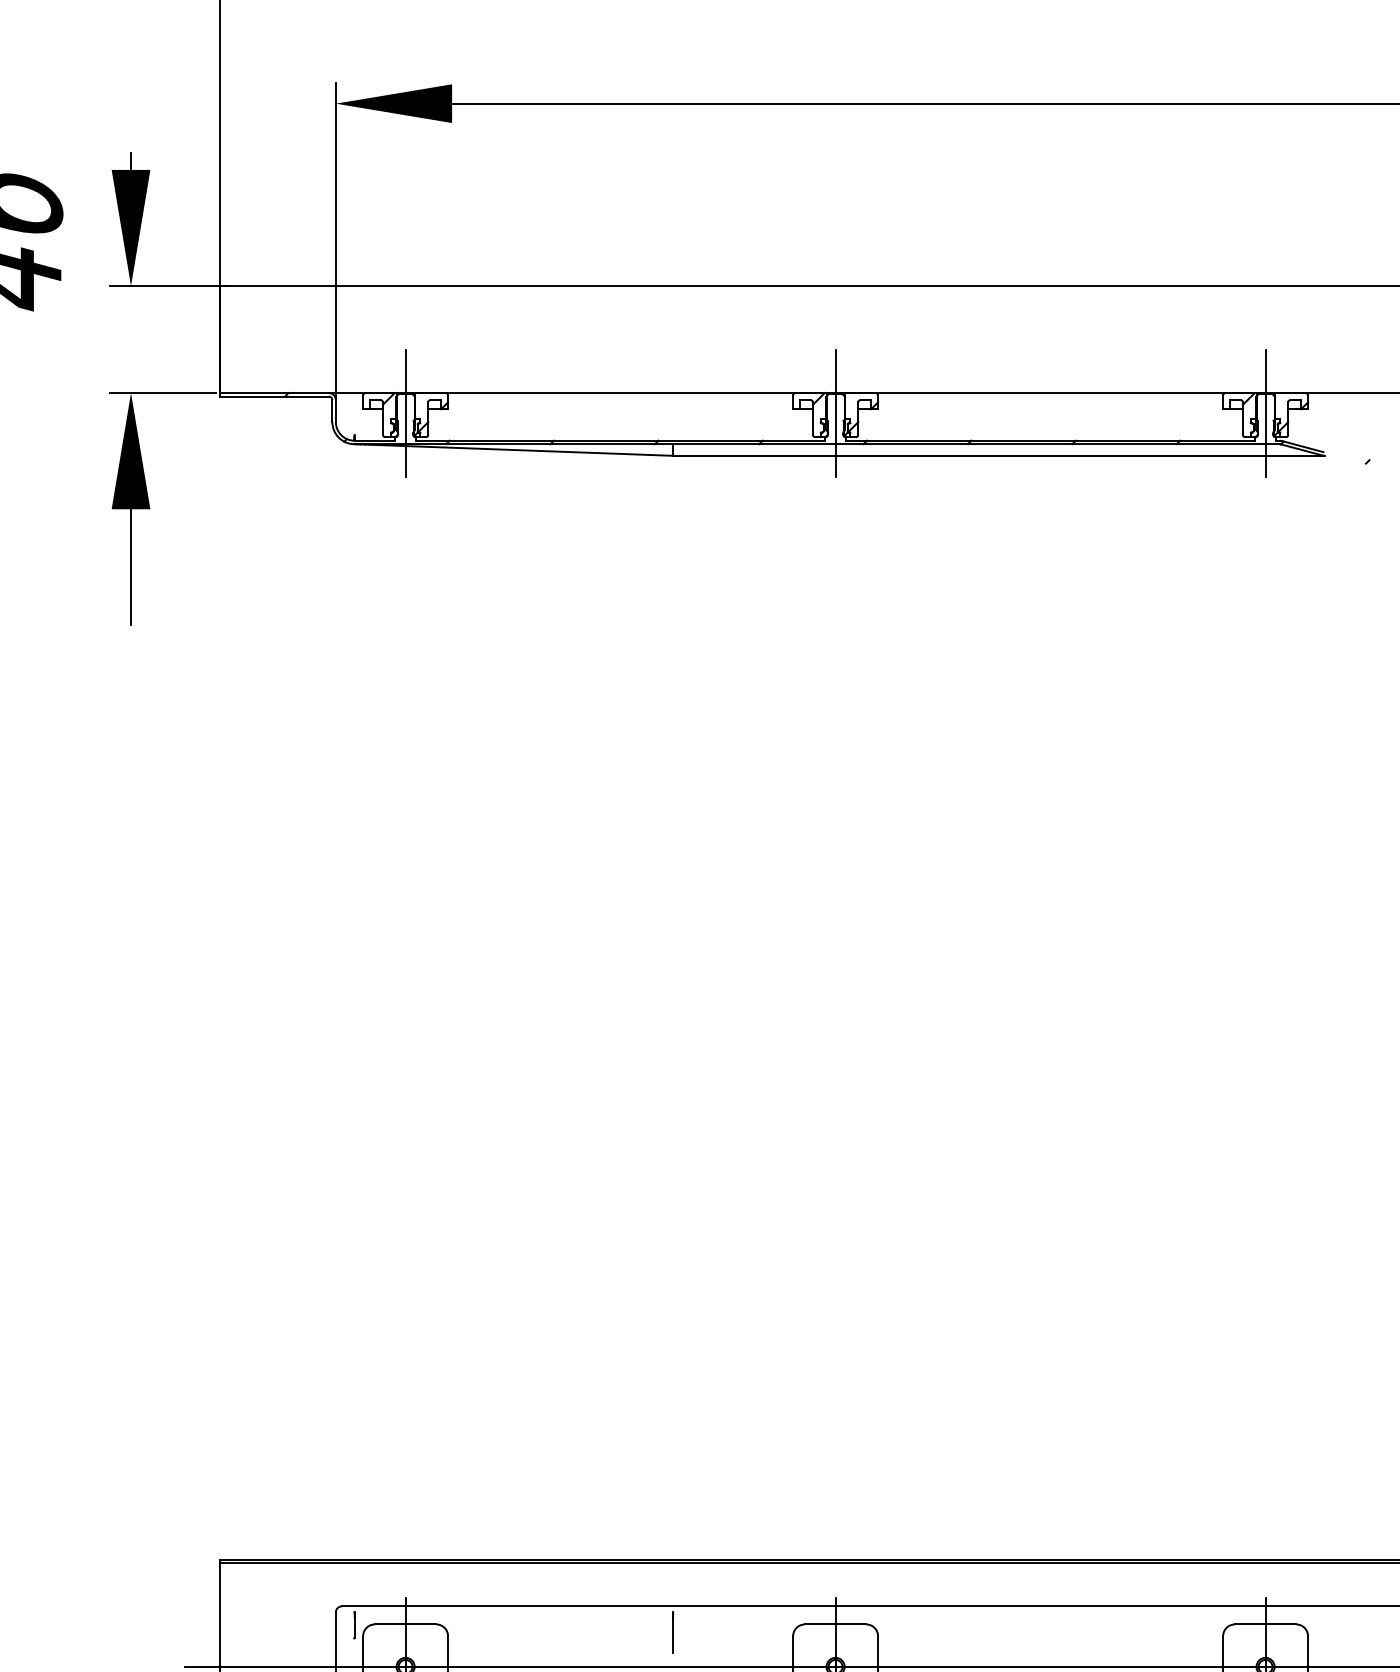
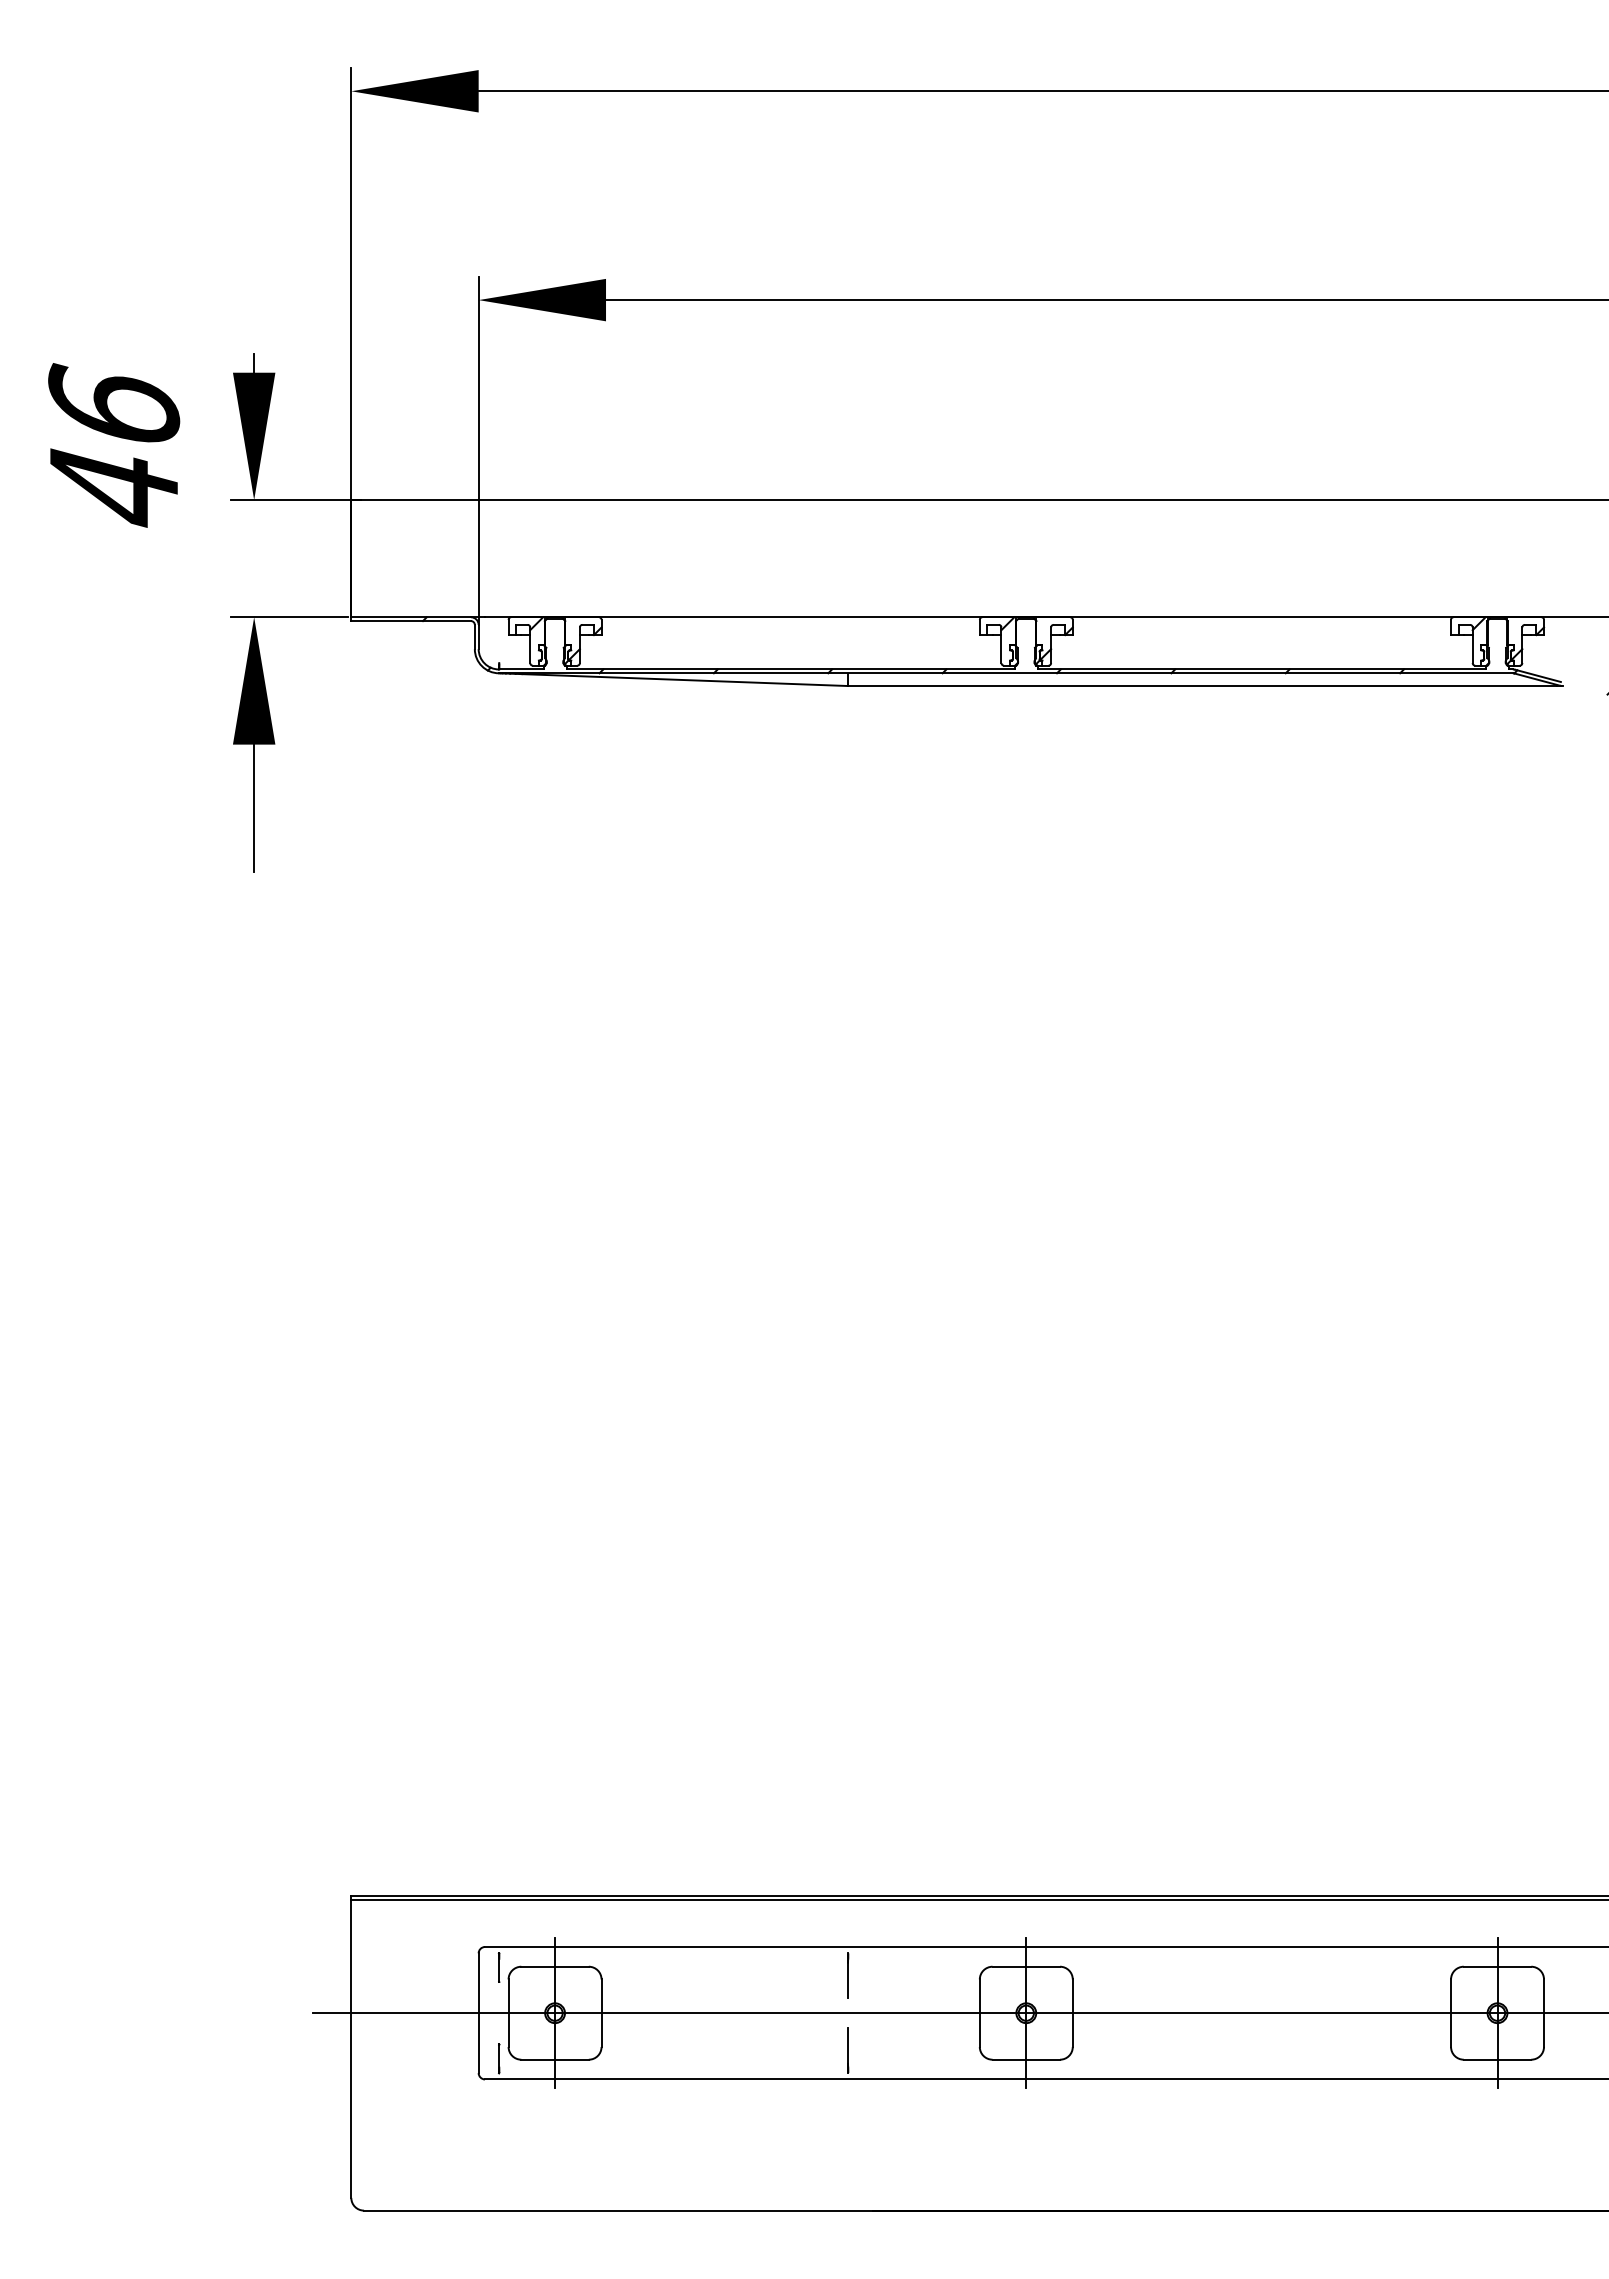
line: (405, 413) -> (555, 639), removed
line: (835, 413) -> (1026, 639), removed
line: (1265, 413) -> (1497, 639), removed

